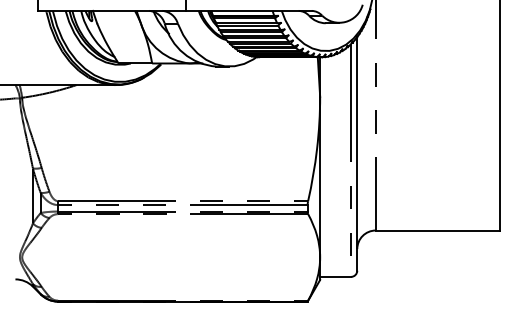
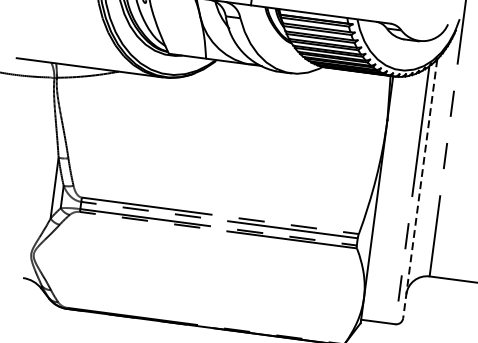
line: (357, 153) -> (420, 188), solid -> dashed

